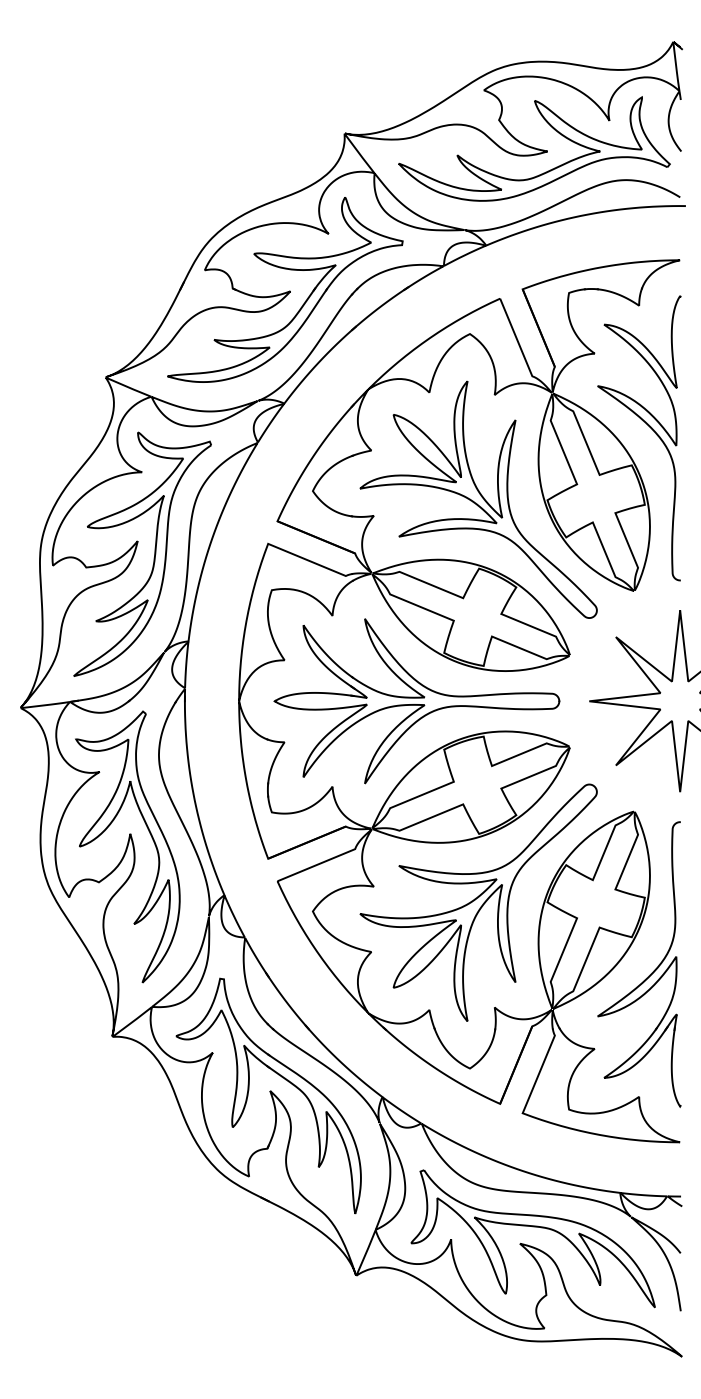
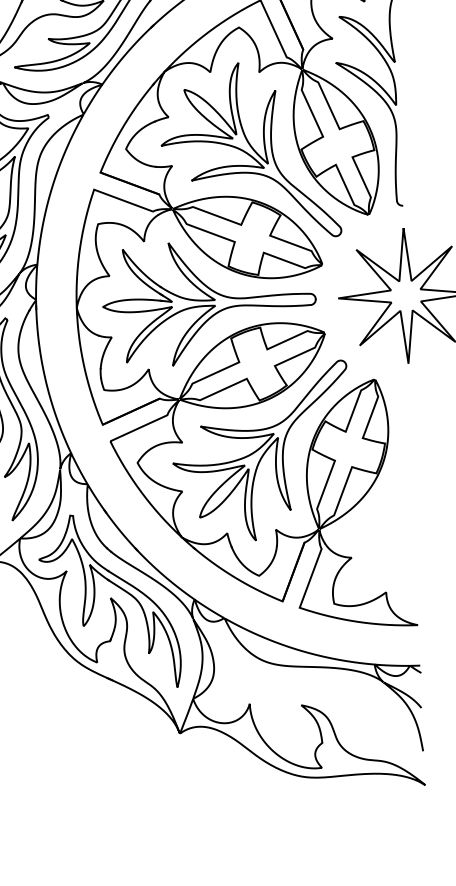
part: (649, 974) -> (390, 500), removed
part: (532, 1227) -> (310, 692), removed

